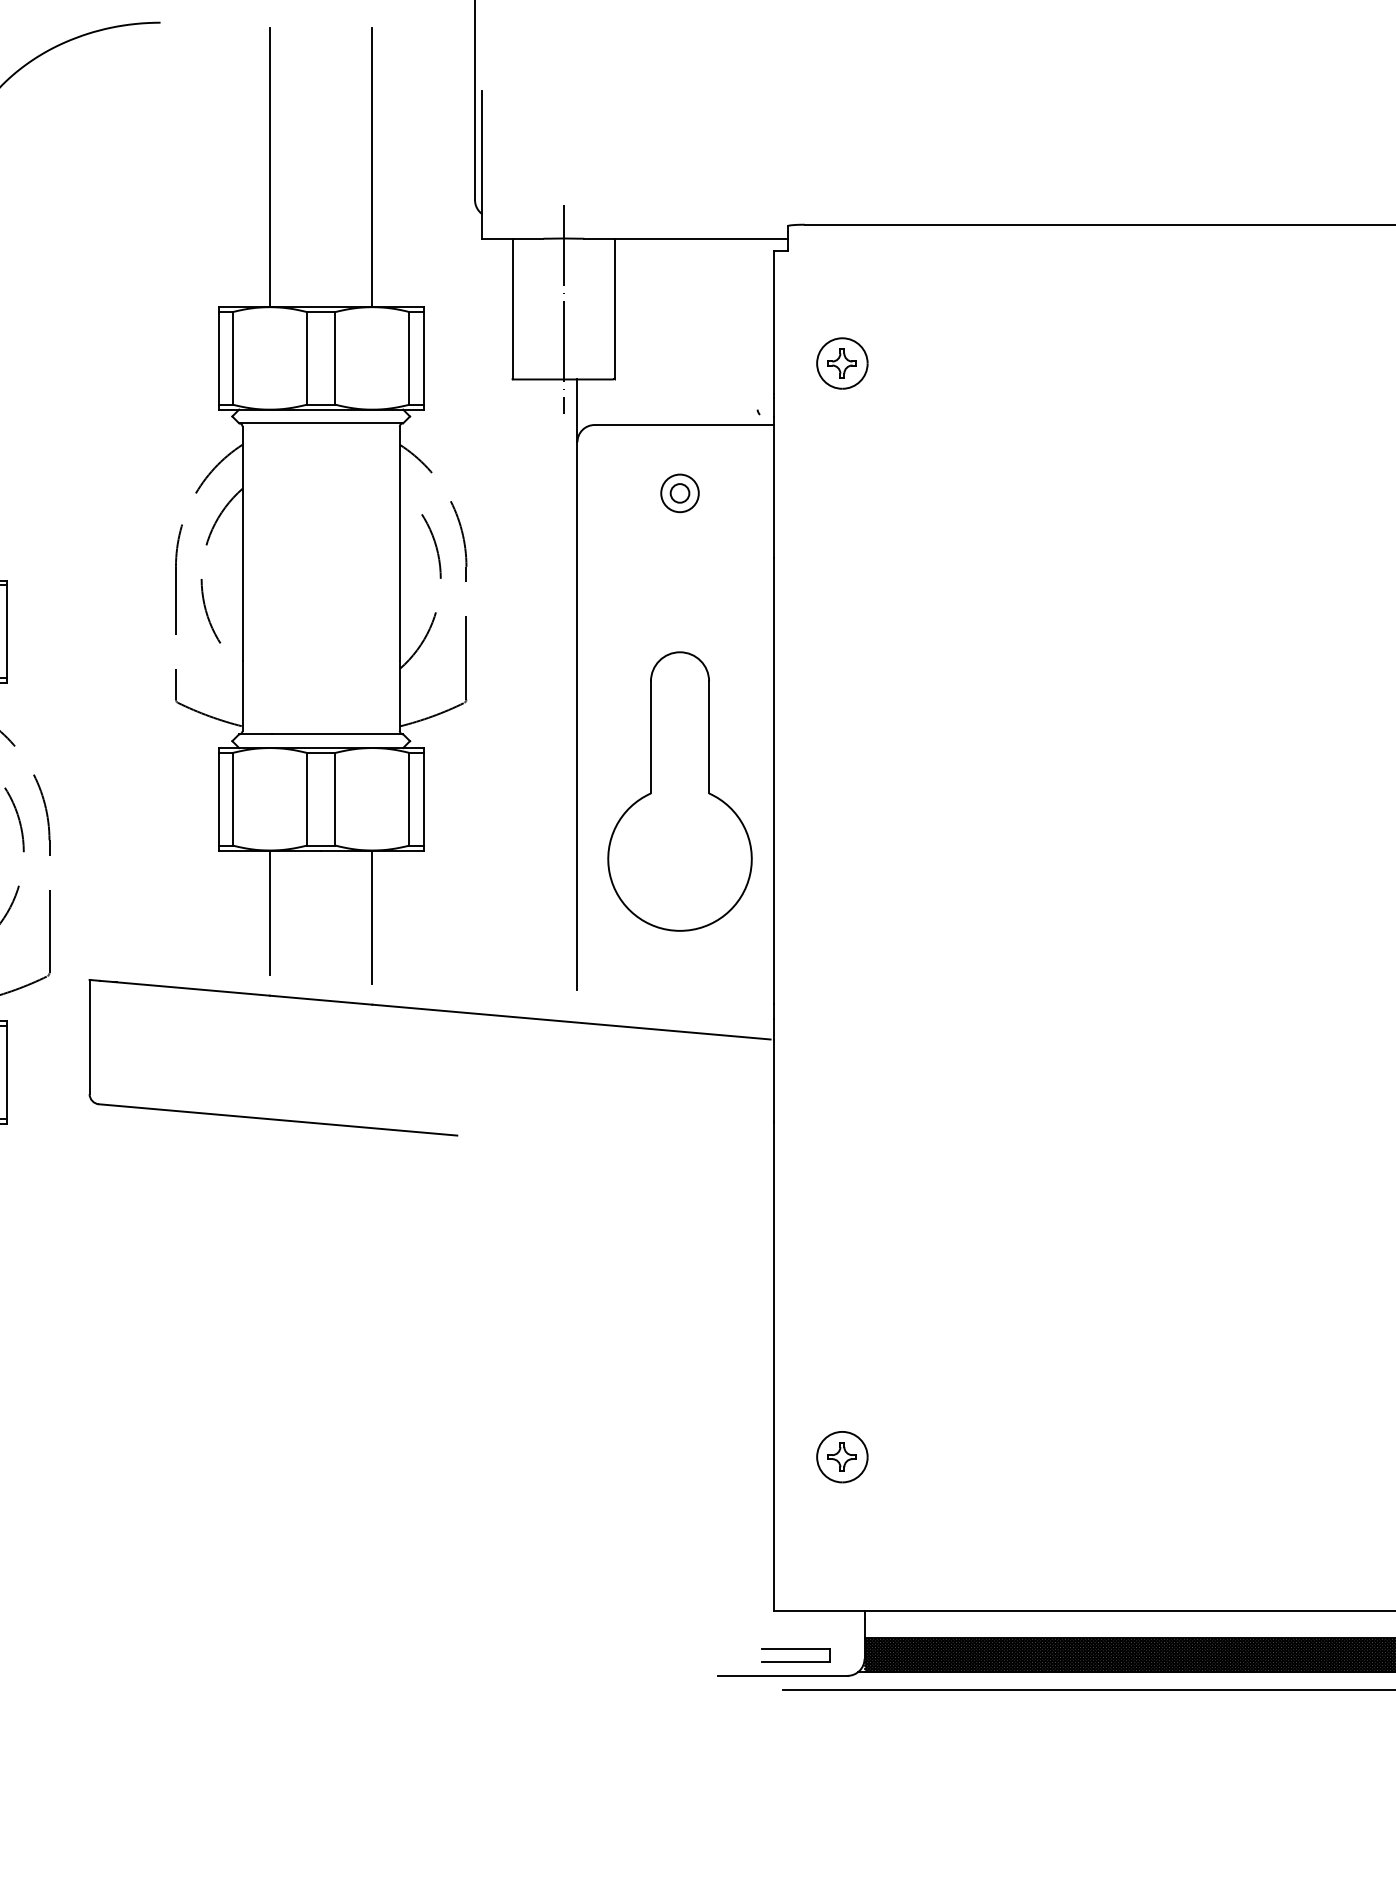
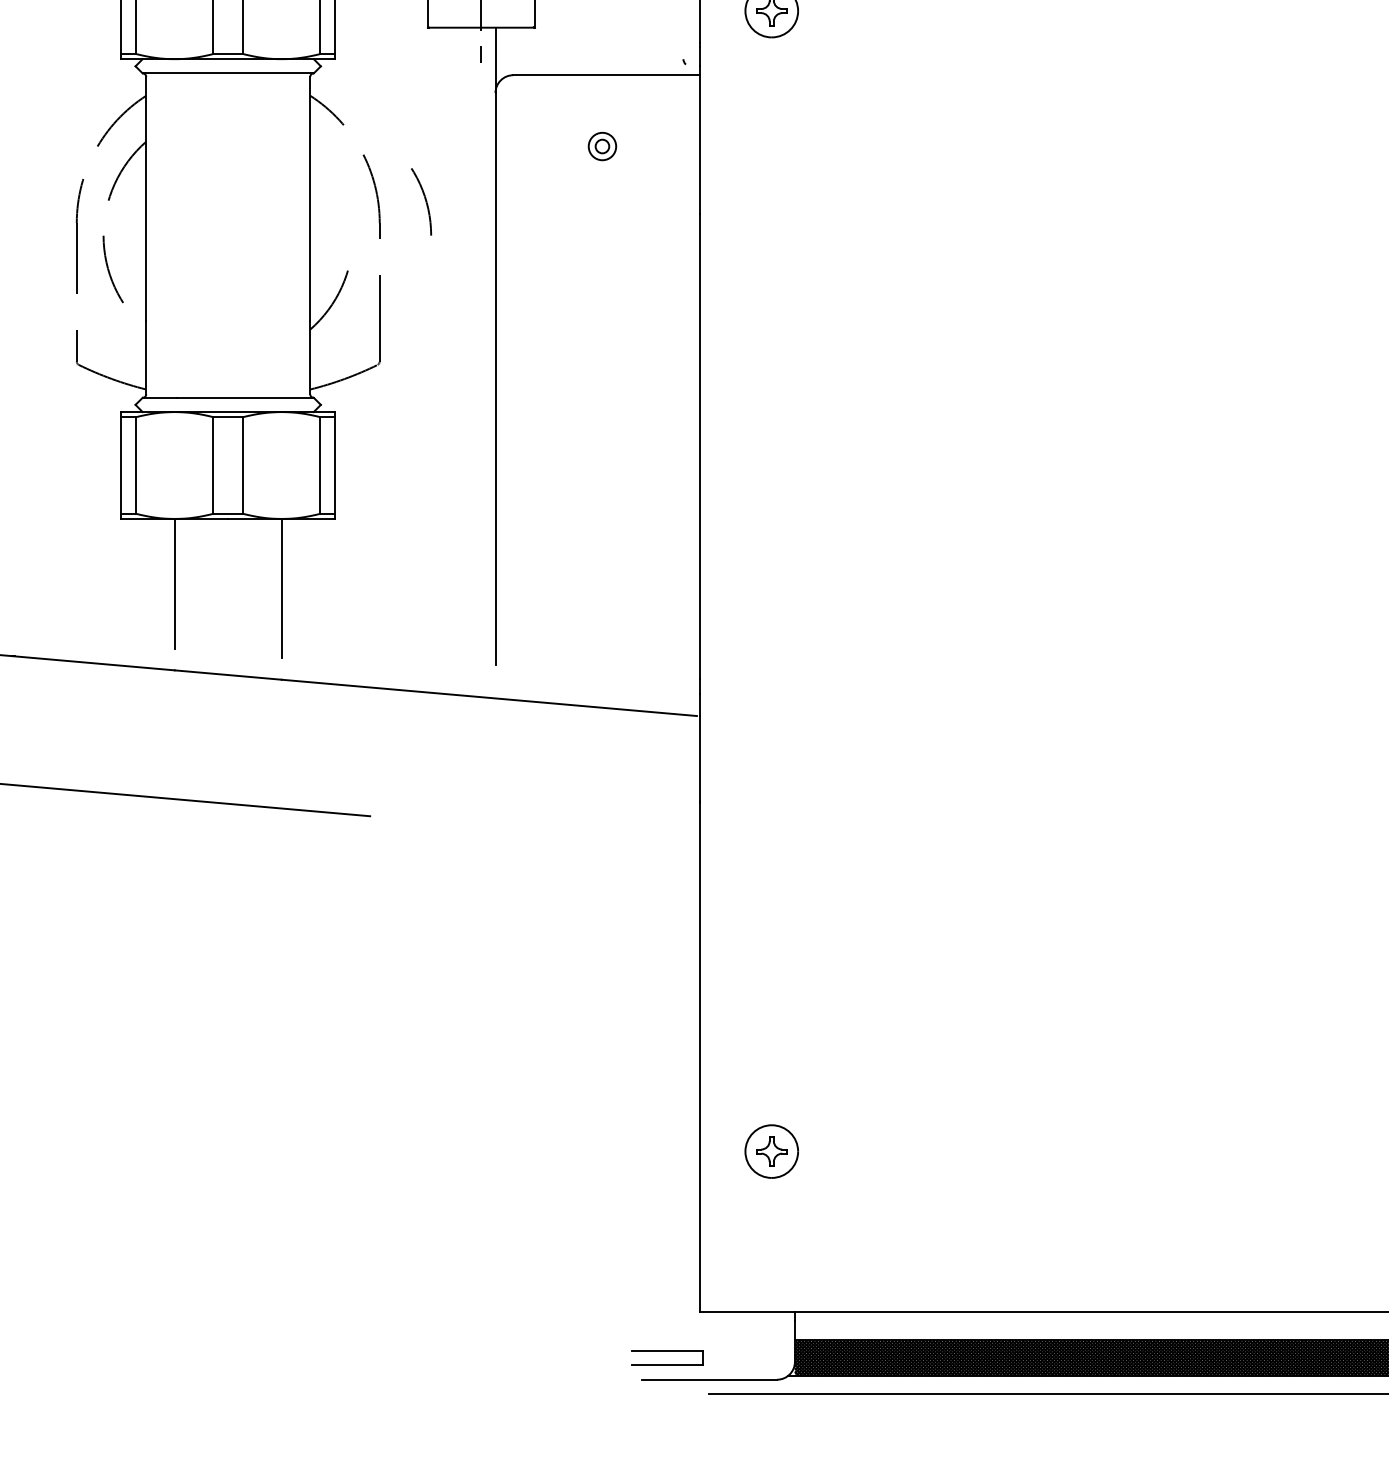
part: (679, 493) -> (601, 146), size x0.7
arc: (434, 544) -> (424, 199), moved
part: (679, 791) -> (601, 457), removed
part: (795, 1655) -> (666, 1358), moved

